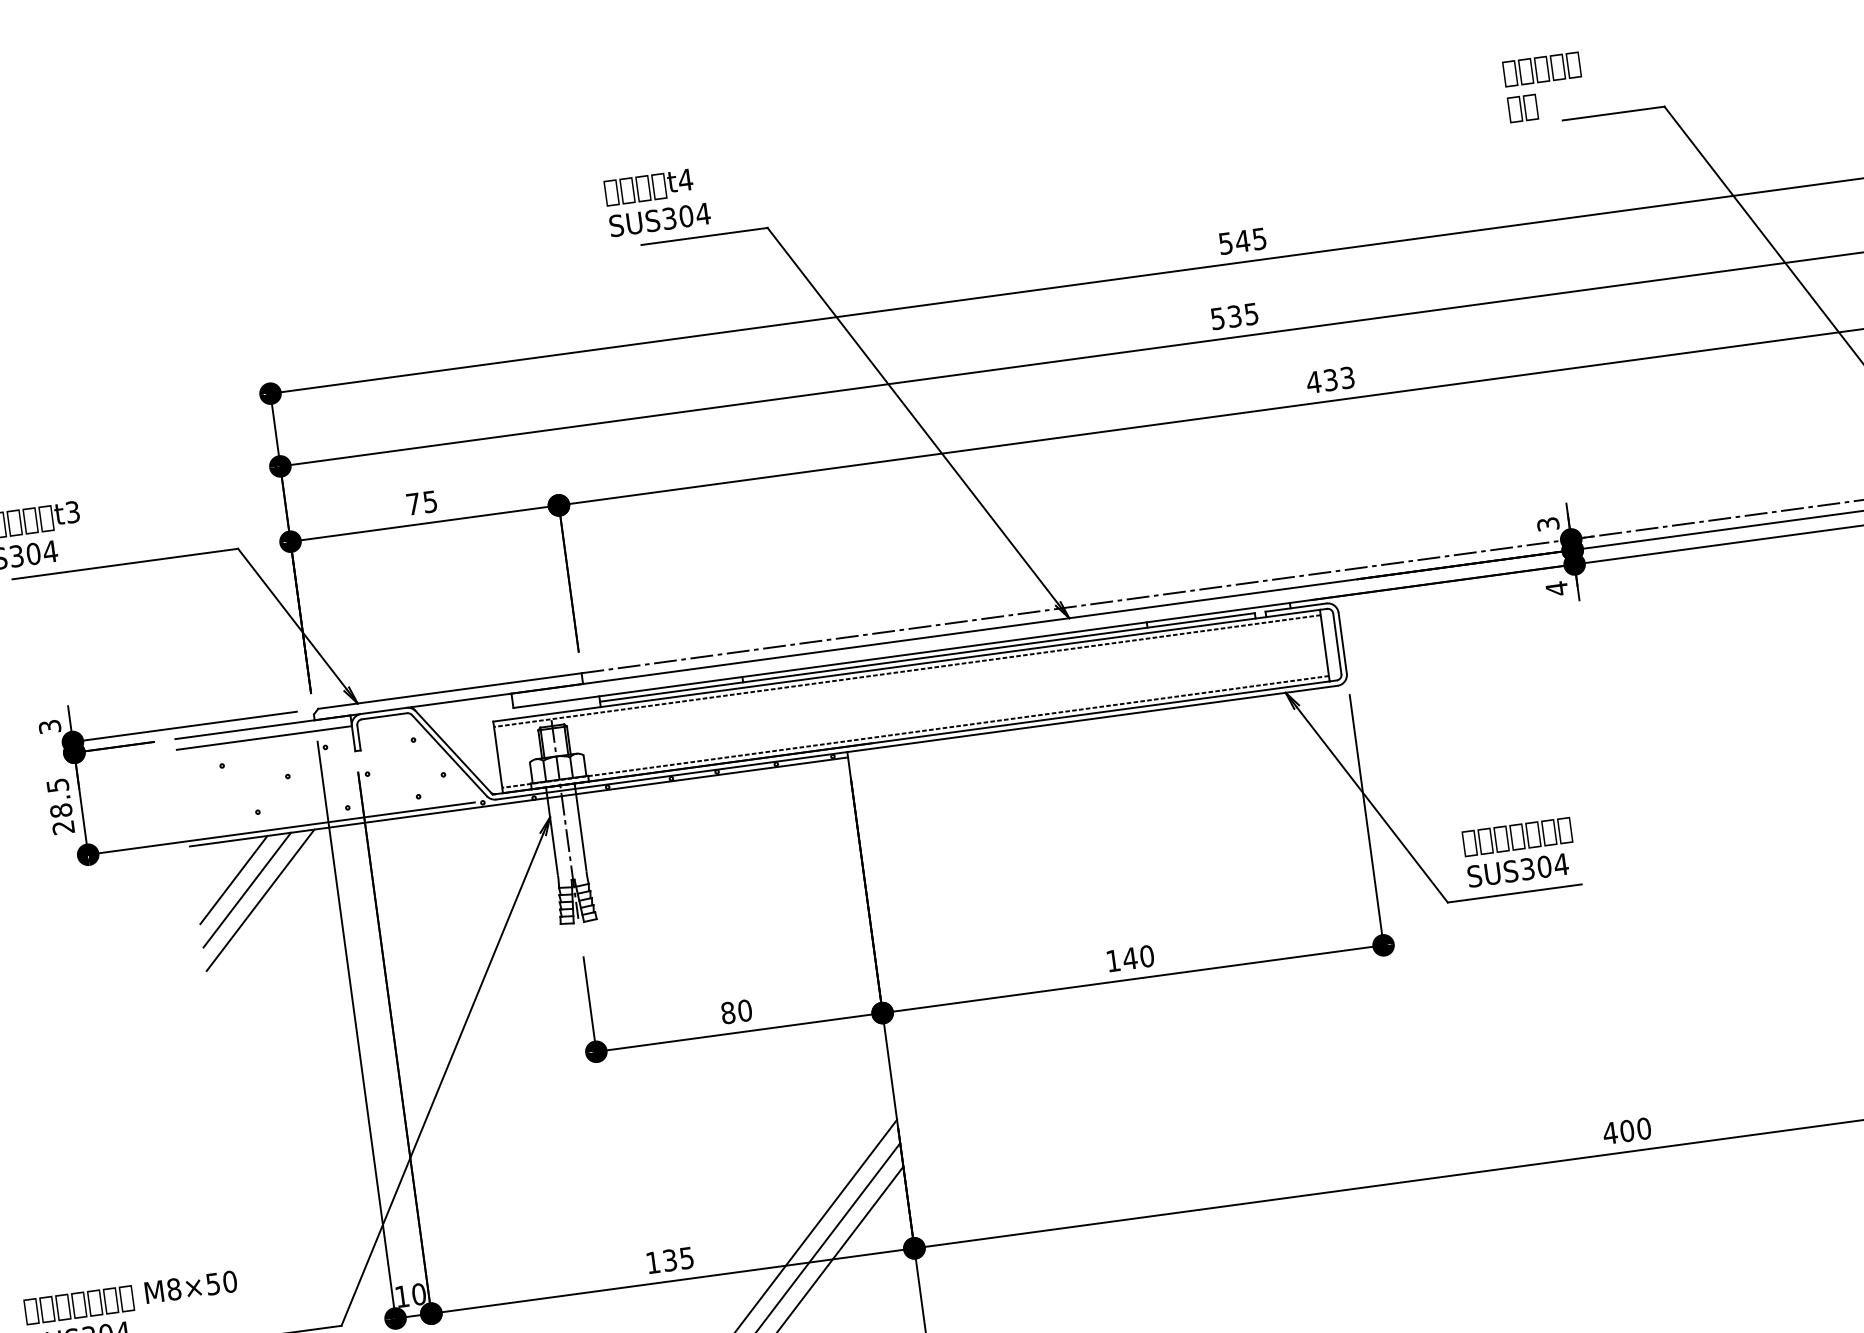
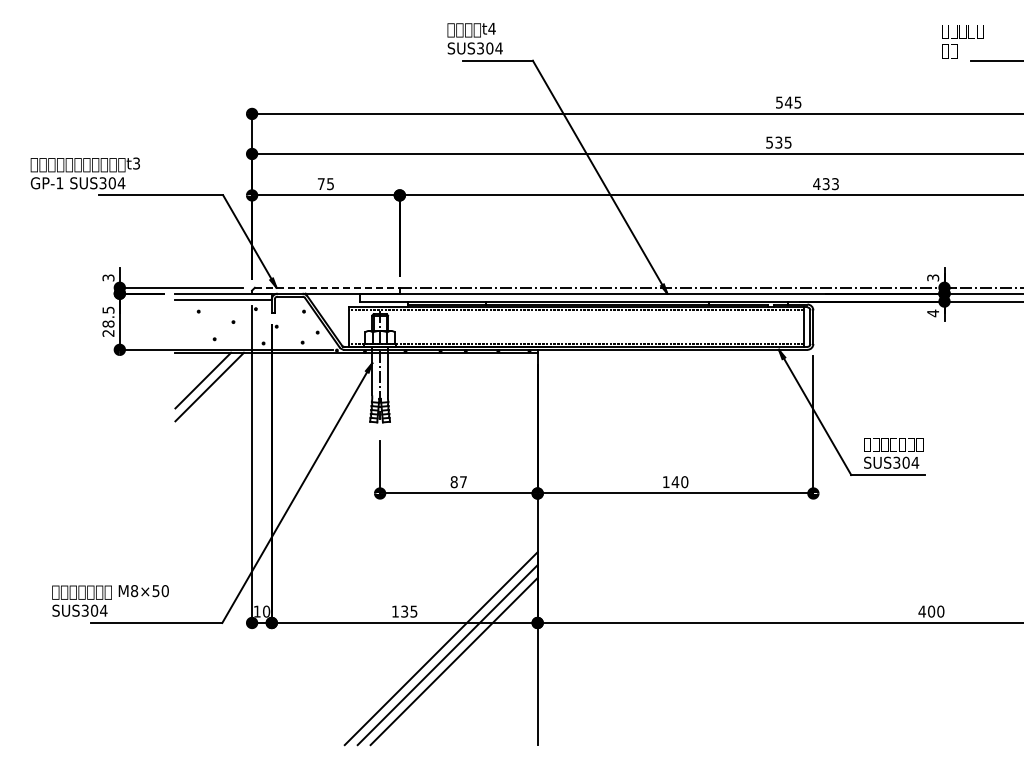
line: (450, 690) -> (327, 287), solid -> dashed
line: (233, 878) -> (196, 373), removed
text: (745, 1011) -> (463, 482), 80 -> 87

